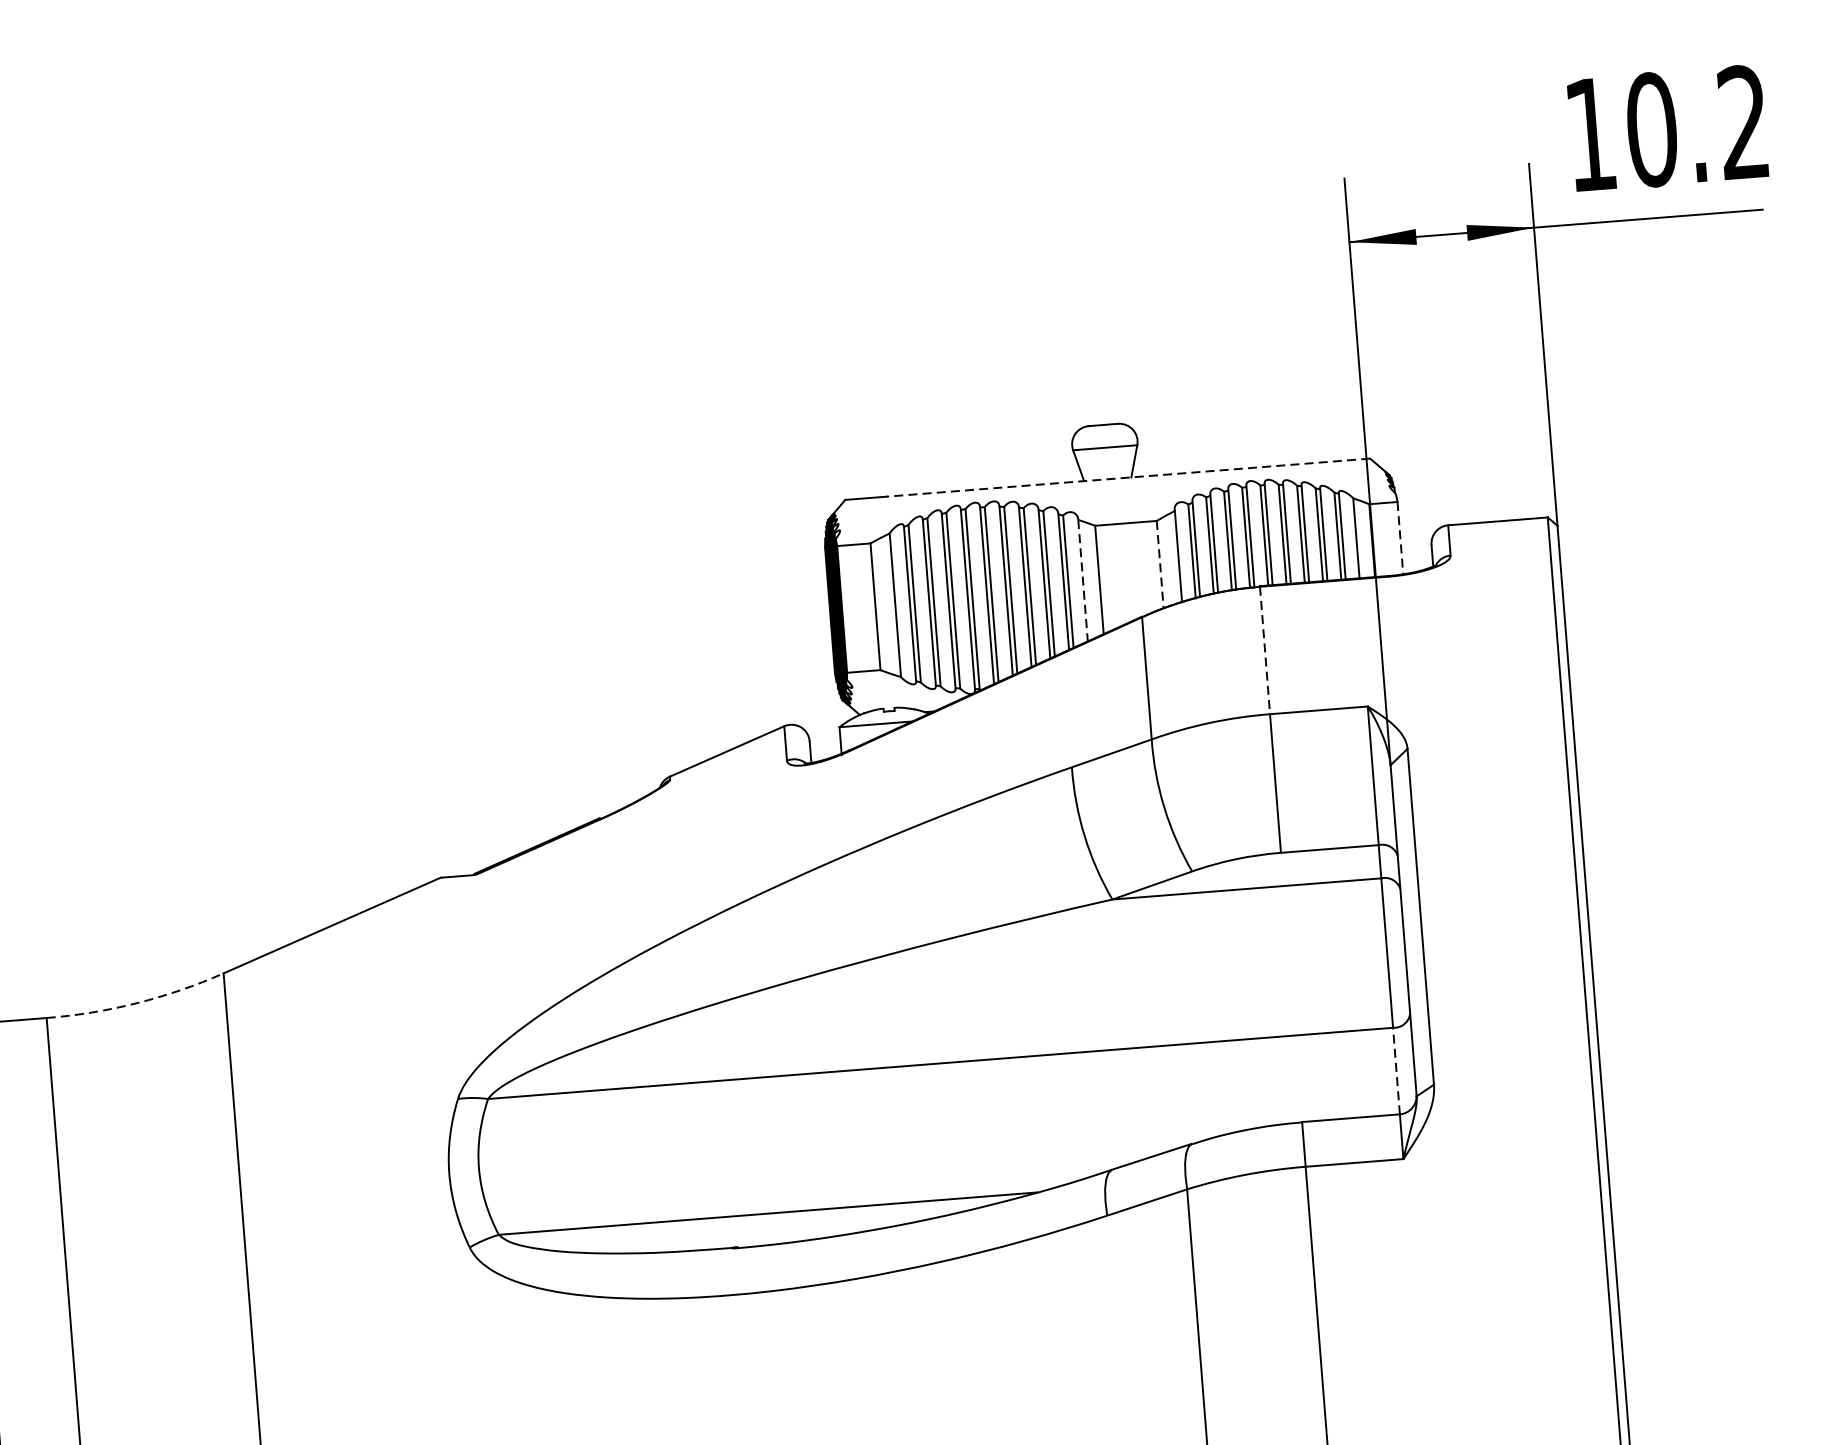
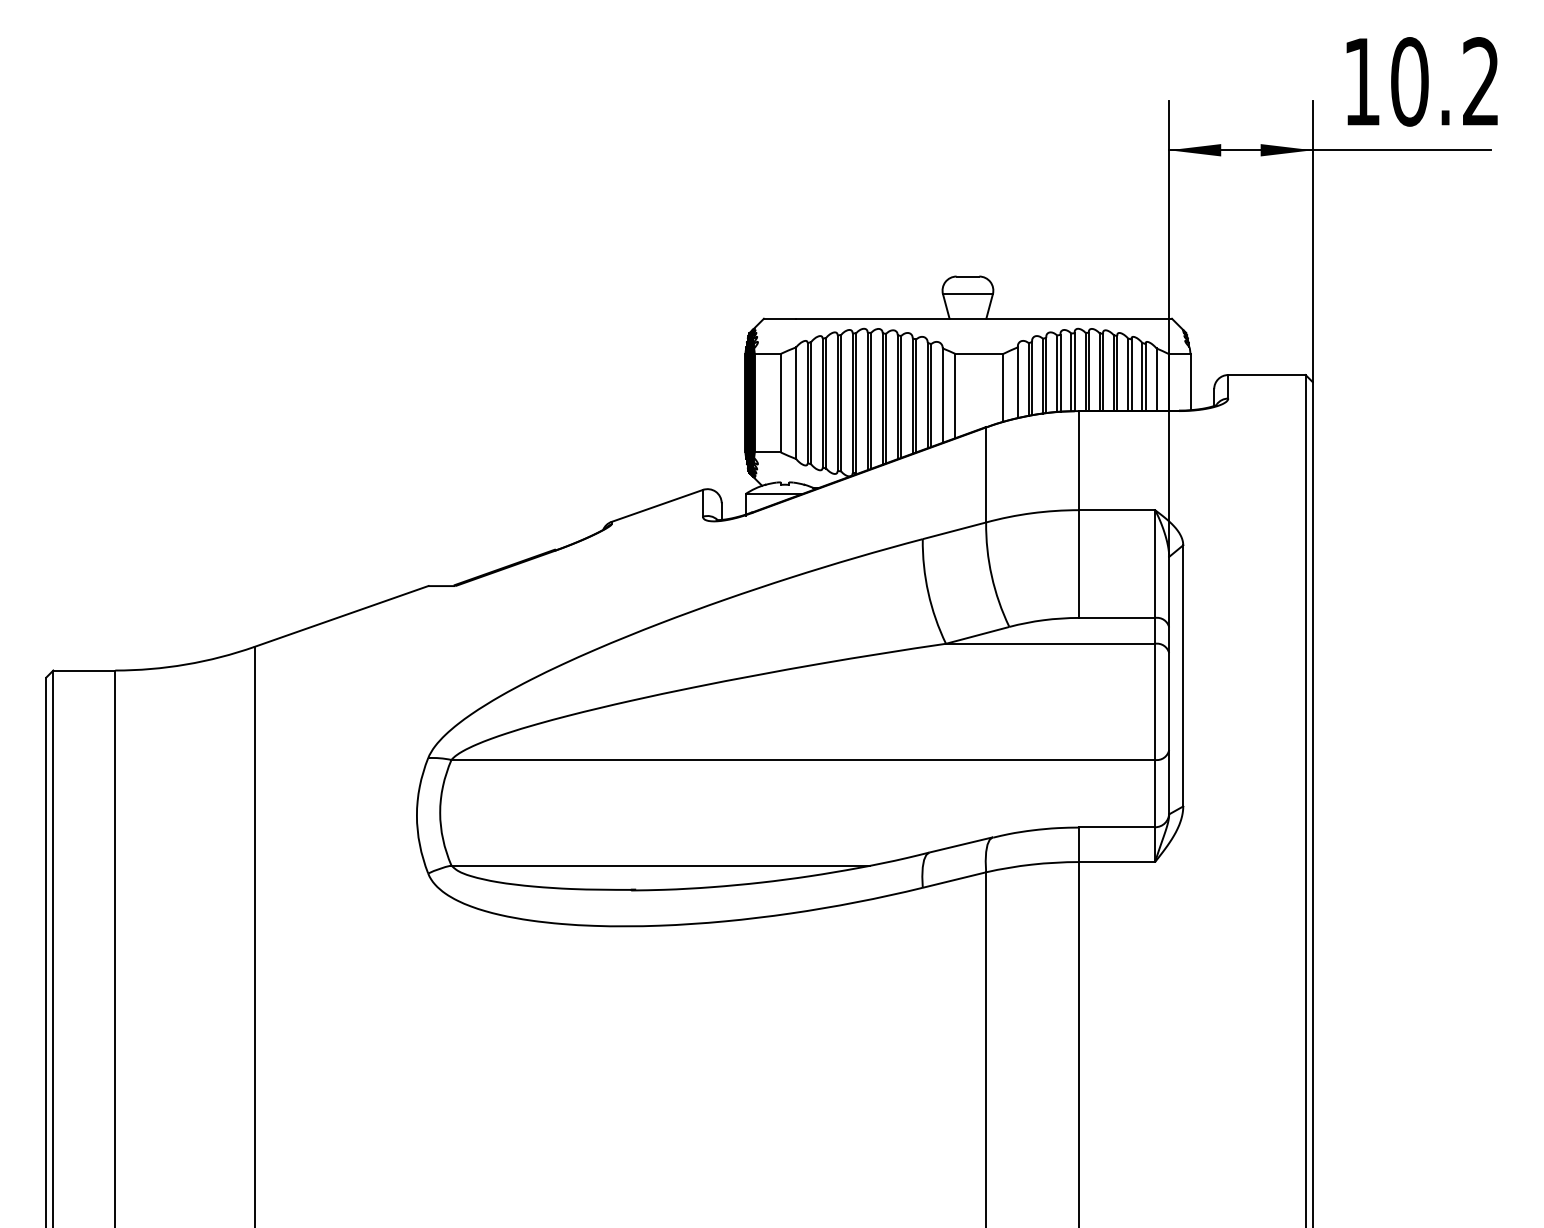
line: (1128, 477) -> (984, 318), dashed -> solid
line: (1400, 538) -> (1190, 382), dashed -> solid
line: (1160, 565) -> (1003, 388), dashed -> solid
line: (1082, 581) -> (942, 396), dashed -> solid
line: (1265, 650) -> (1079, 460), dashed -> solid
arc: (137, 1003) -> (186, 664), dashed -> solid
line: (1396, 1070) -> (1155, 793), dashed -> solid

